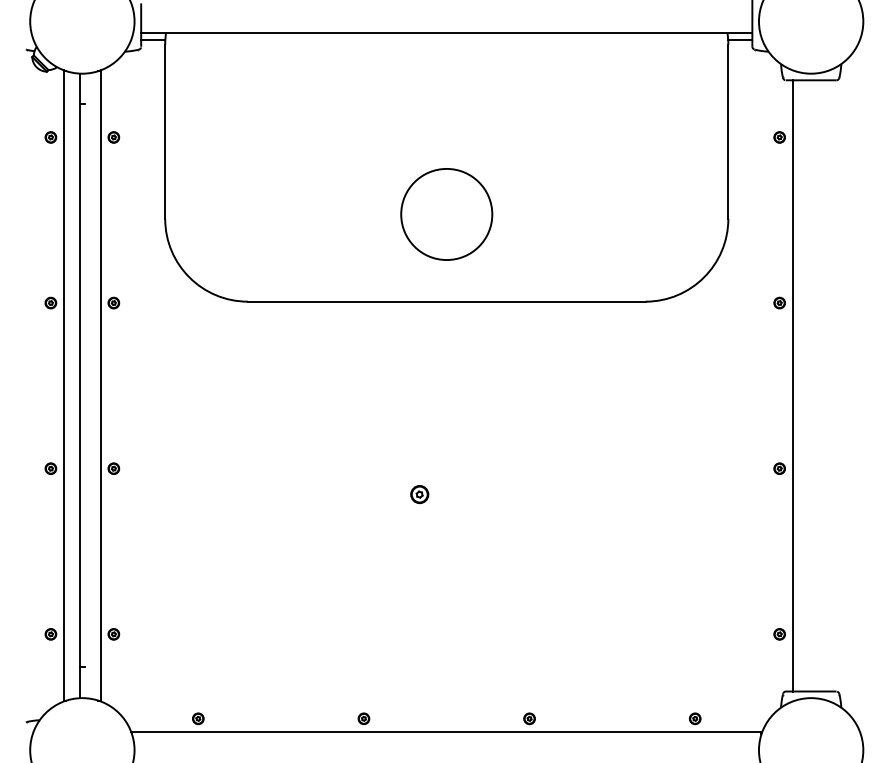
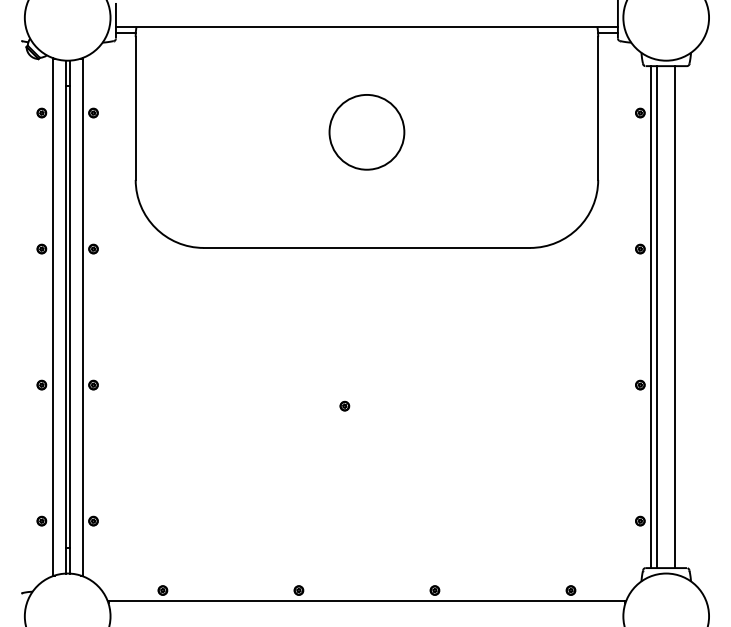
circle: (446, 214) -> (366, 132), moved
line: (84, 385) -> (69, 316), added
line: (800, 386) -> (657, 317), added
line: (822, 386) -> (675, 317), added
part: (419, 493) -> (344, 405), size x0.62

